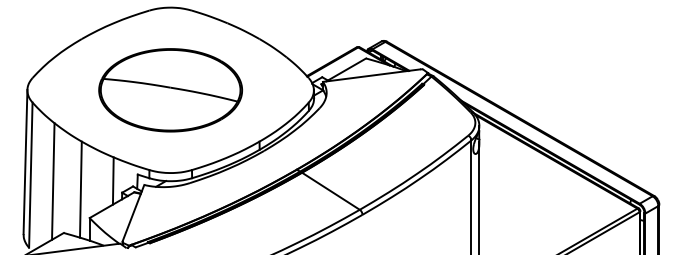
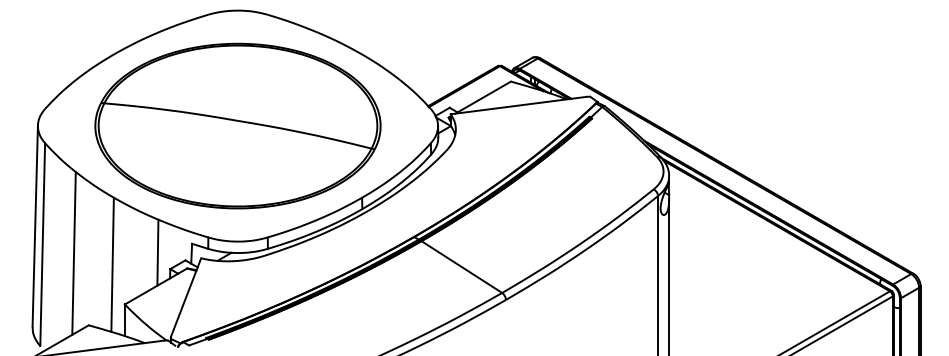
part: (170, 89) -> (237, 125), size x1.43

